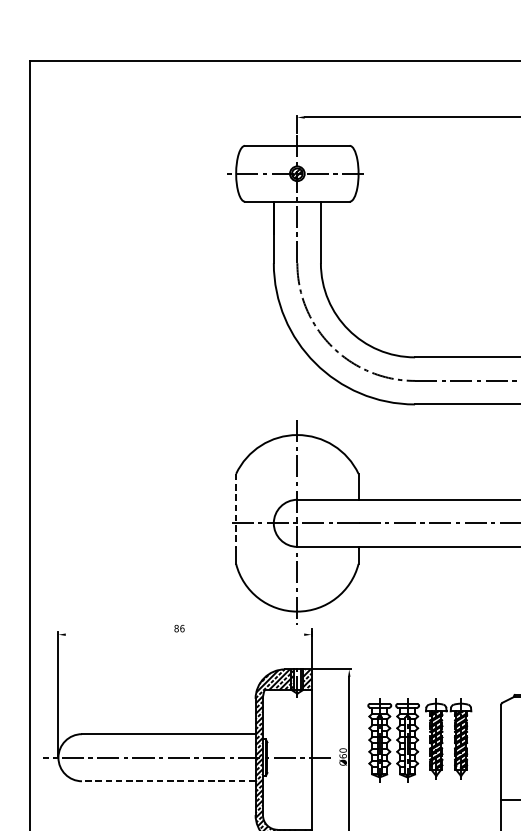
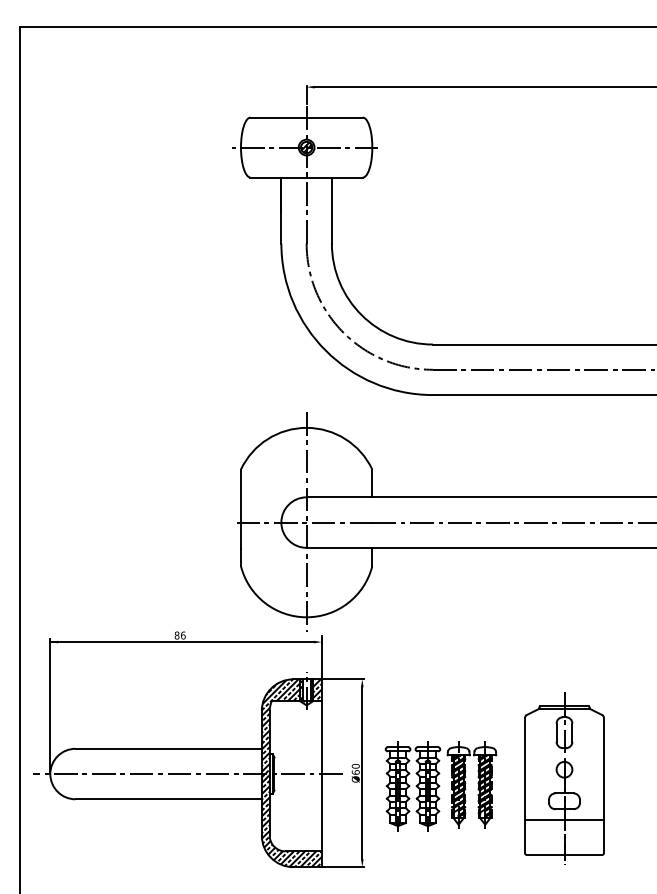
line: (235, 511) -> (240, 509), dashed -> solid
line: (180, 635) -> (181, 642), added
part: (419, 740) -> (440, 786), moved
line: (168, 781) -> (168, 799), dashed -> solid

